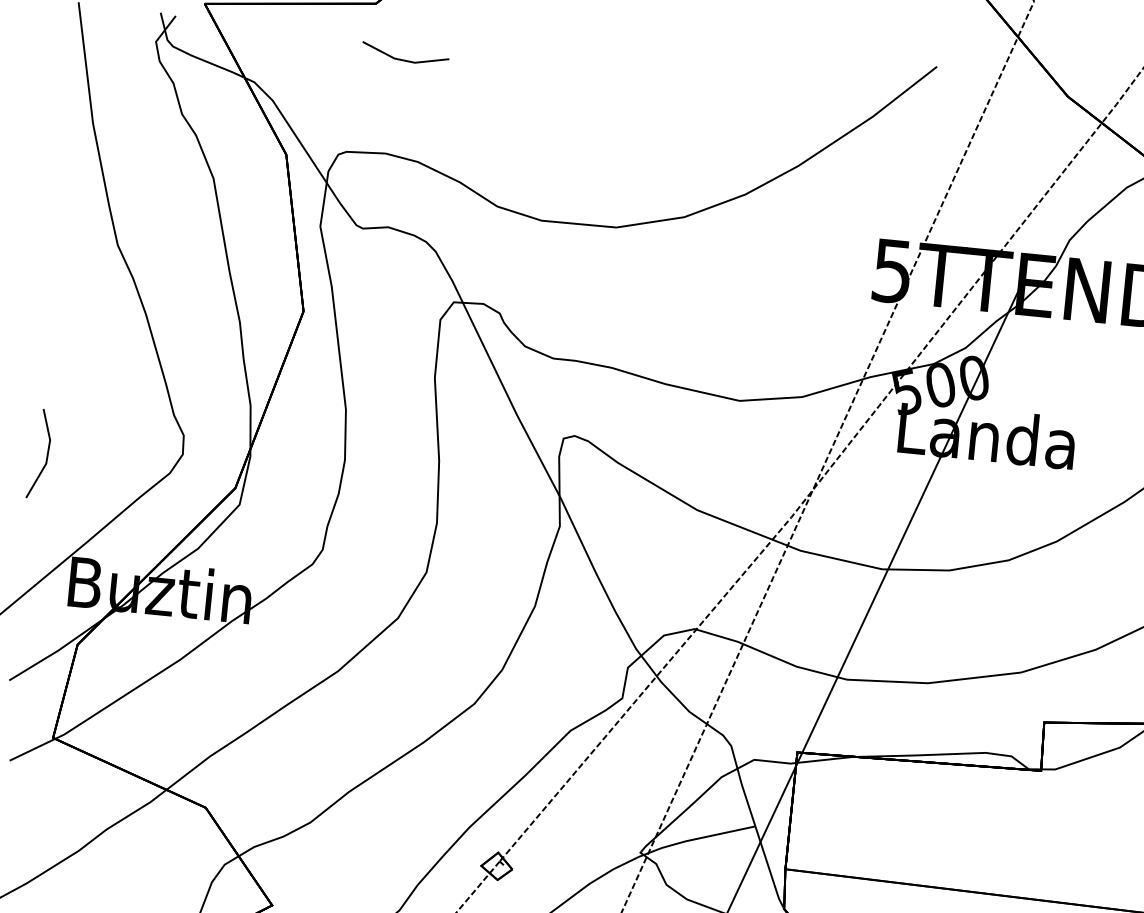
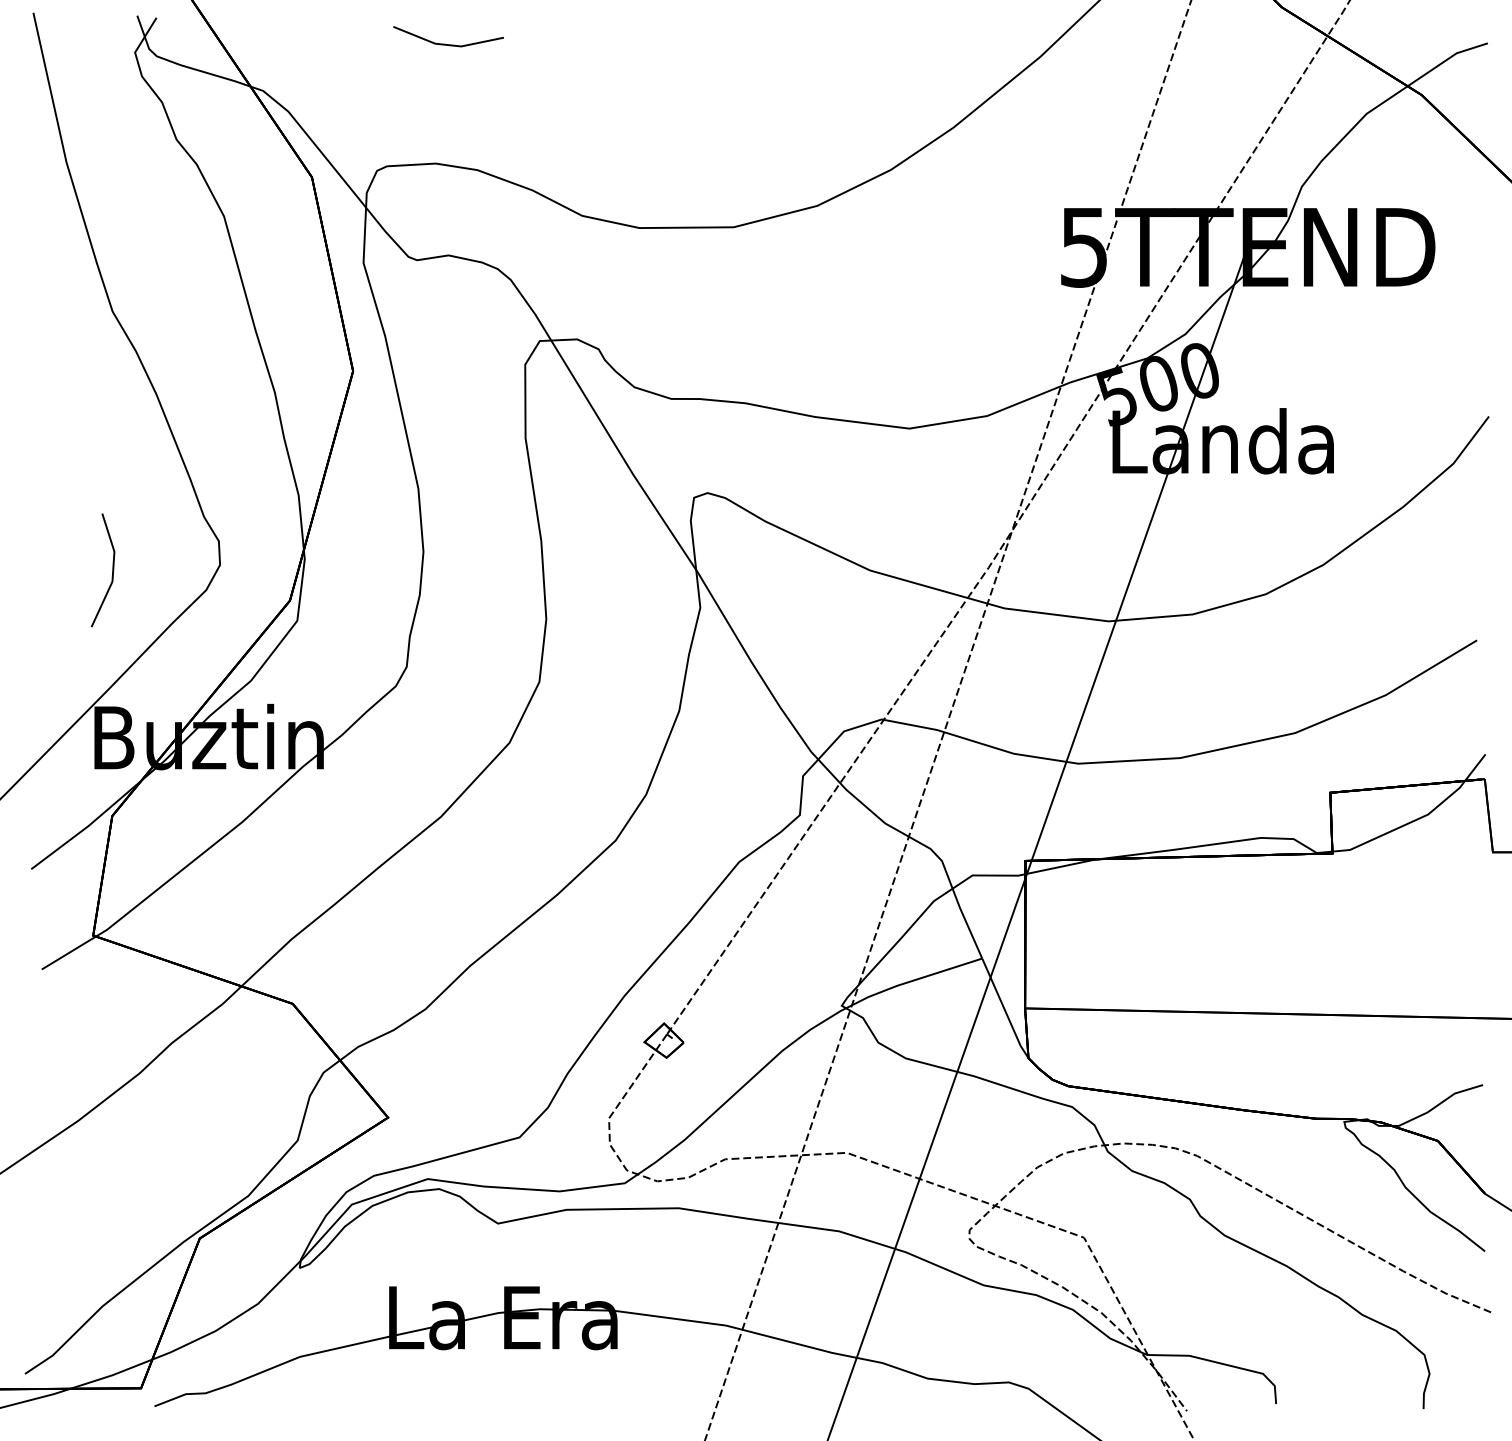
part: (47, 454) -> (112, 570), moved

